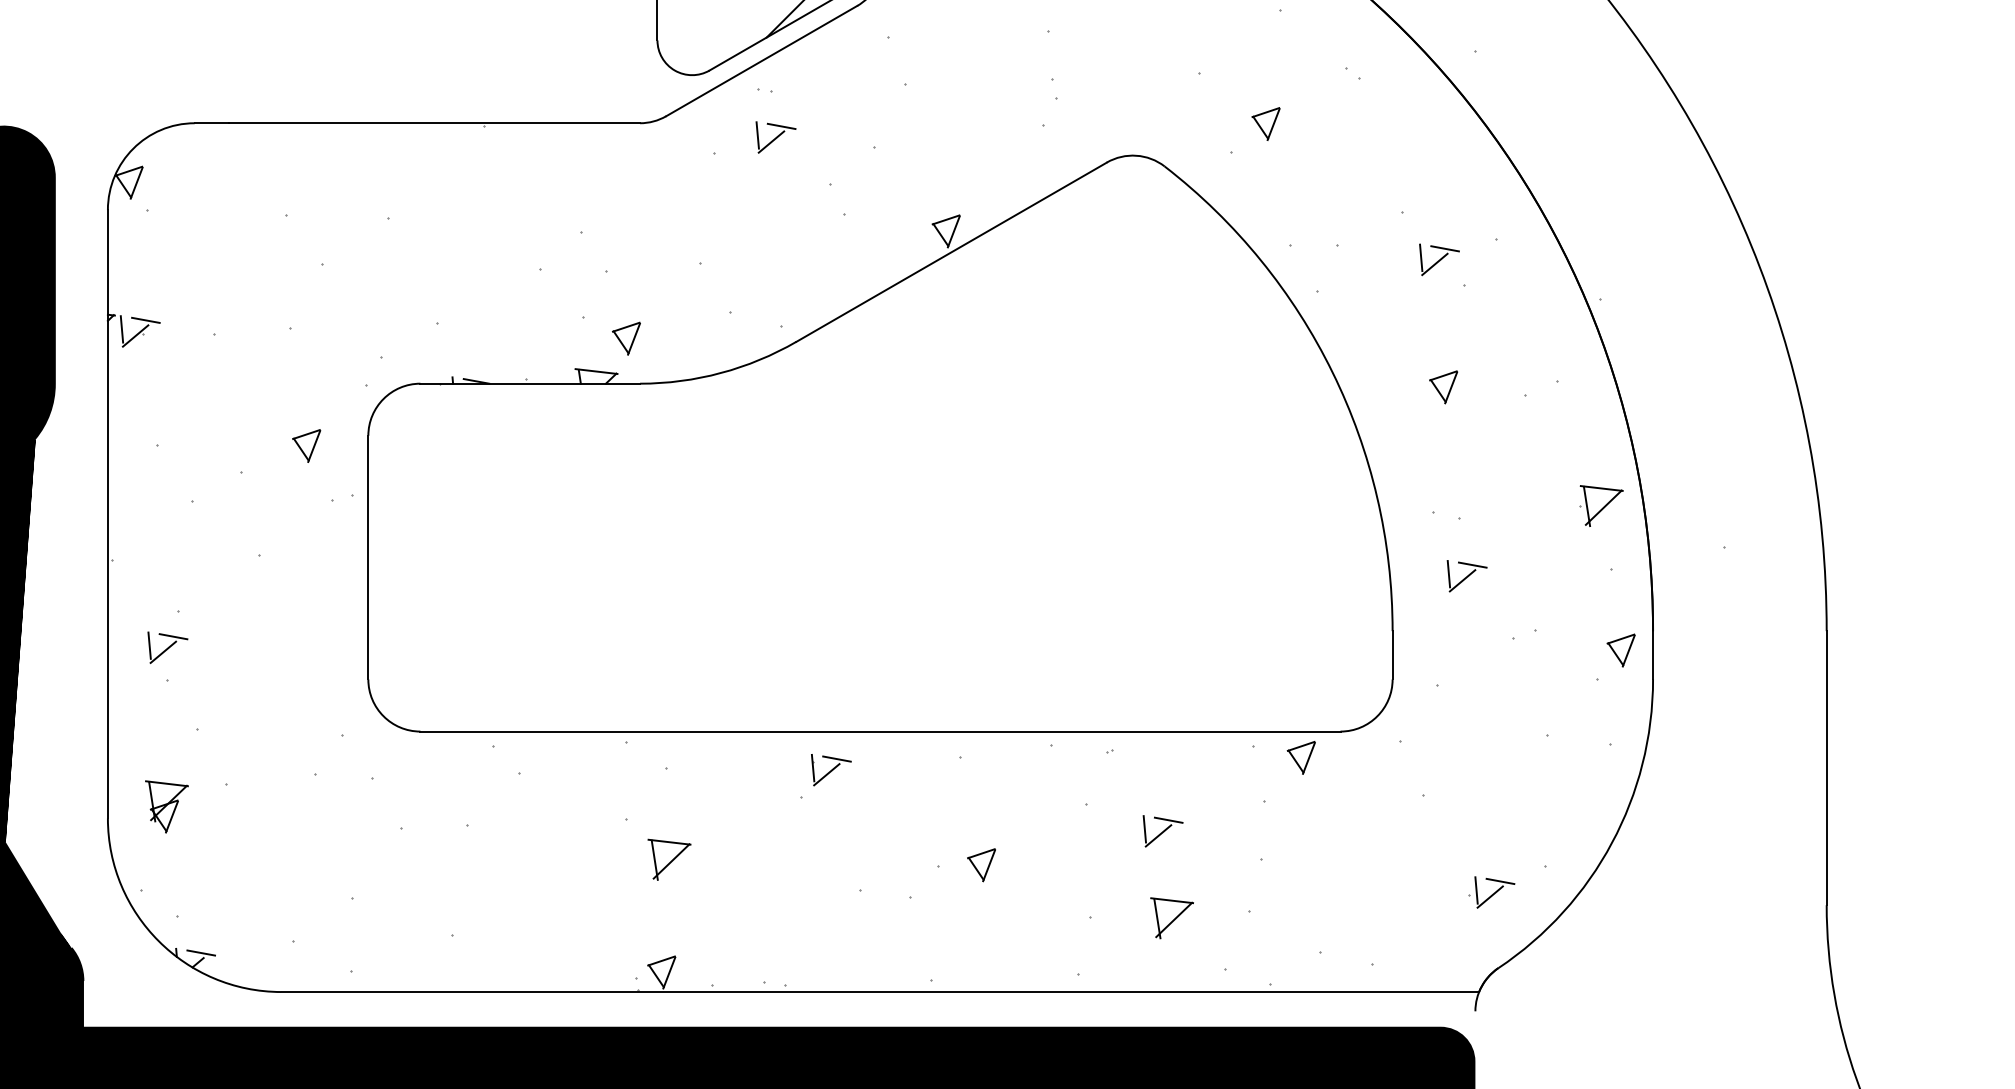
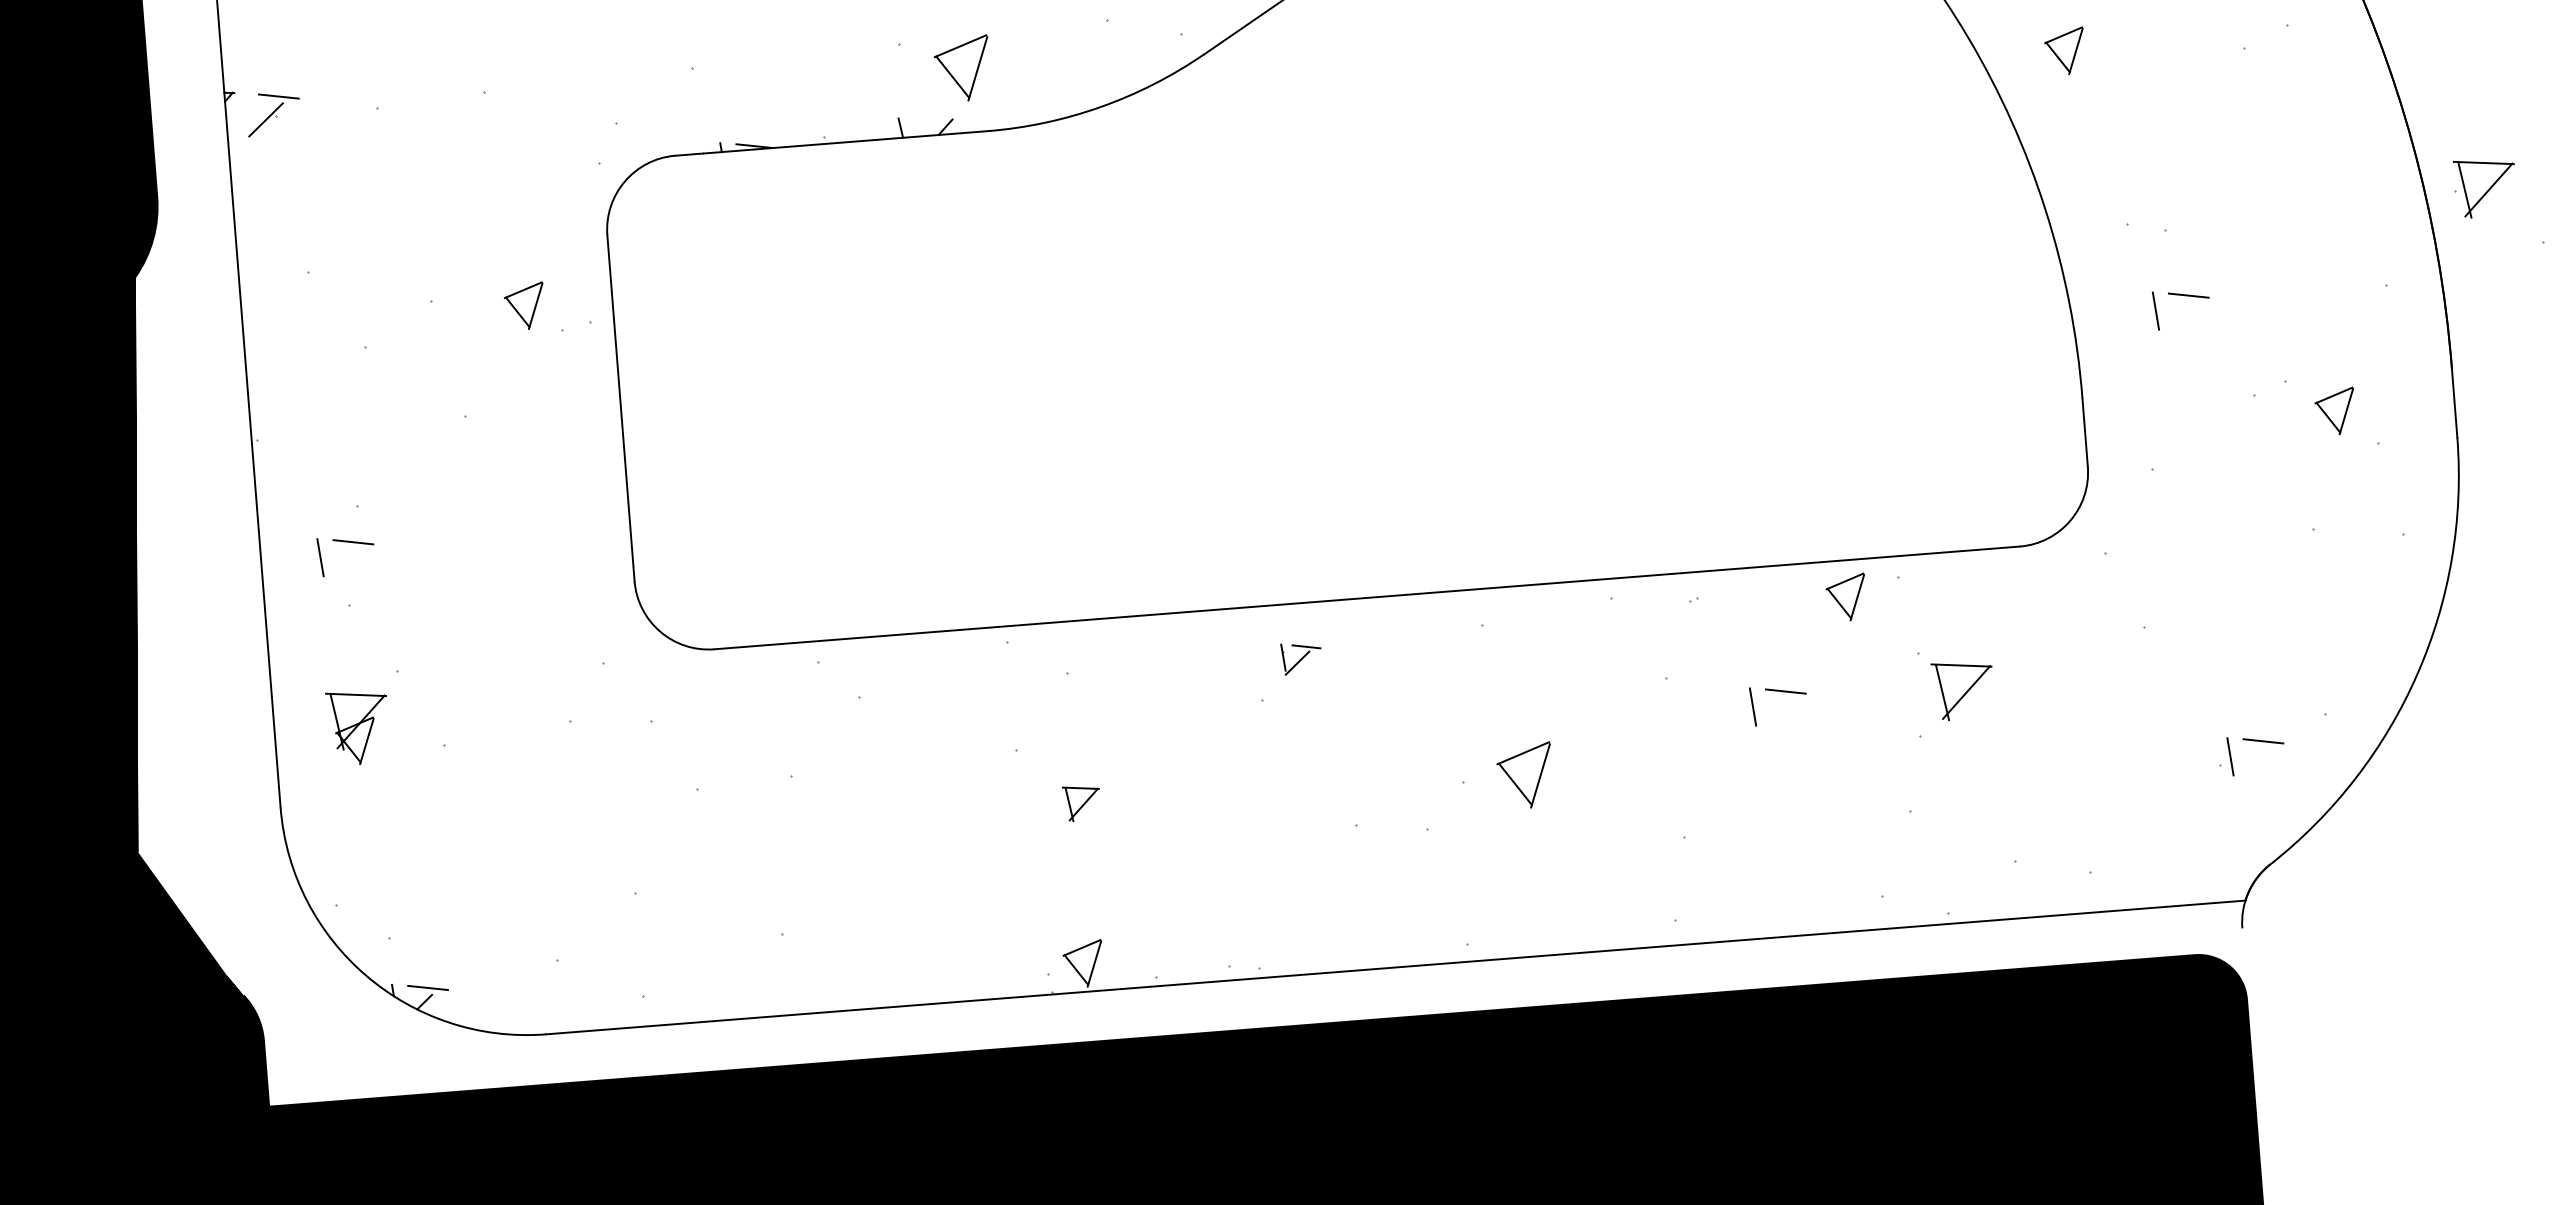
line: (121, 329) -> (245, 112), removed
part: (626, 338) -> (962, 68), size x1.4
line: (596, 371) -> (923, 118), removed
part: (1443, 387) -> (2064, 51), moved
part: (306, 445) -> (524, 305), moved
part: (1601, 505) -> (2485, 187), moved
line: (1462, 580) -> (2175, 318), removed
part: (1620, 650) -> (2334, 411), moved
line: (163, 651) -> (340, 564), removed
part: (1300, 757) -> (1845, 597), moved
part: (831, 770) -> (1301, 658), size x0.7
part: (166, 806) -> (357, 727), moved
line: (1158, 835) -> (1773, 714), removed
part: (669, 859) -> (1081, 802), size x0.6
part: (981, 865) -> (1525, 776), size x1.4
line: (1489, 896) -> (2249, 763), removed
part: (1171, 918) -> (1962, 690), moved

